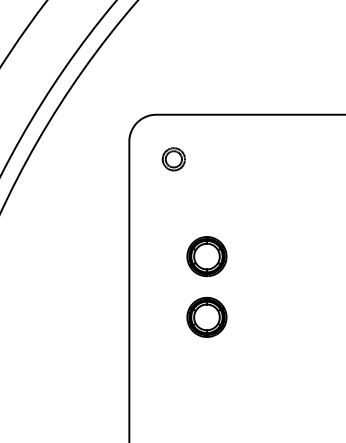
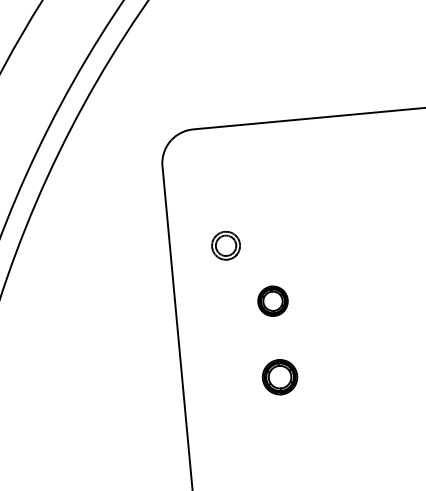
part: (173, 159) -> (225, 246), moved
part: (206, 256) -> (272, 301), size x0.6
part: (206, 317) -> (279, 377), size x0.7

